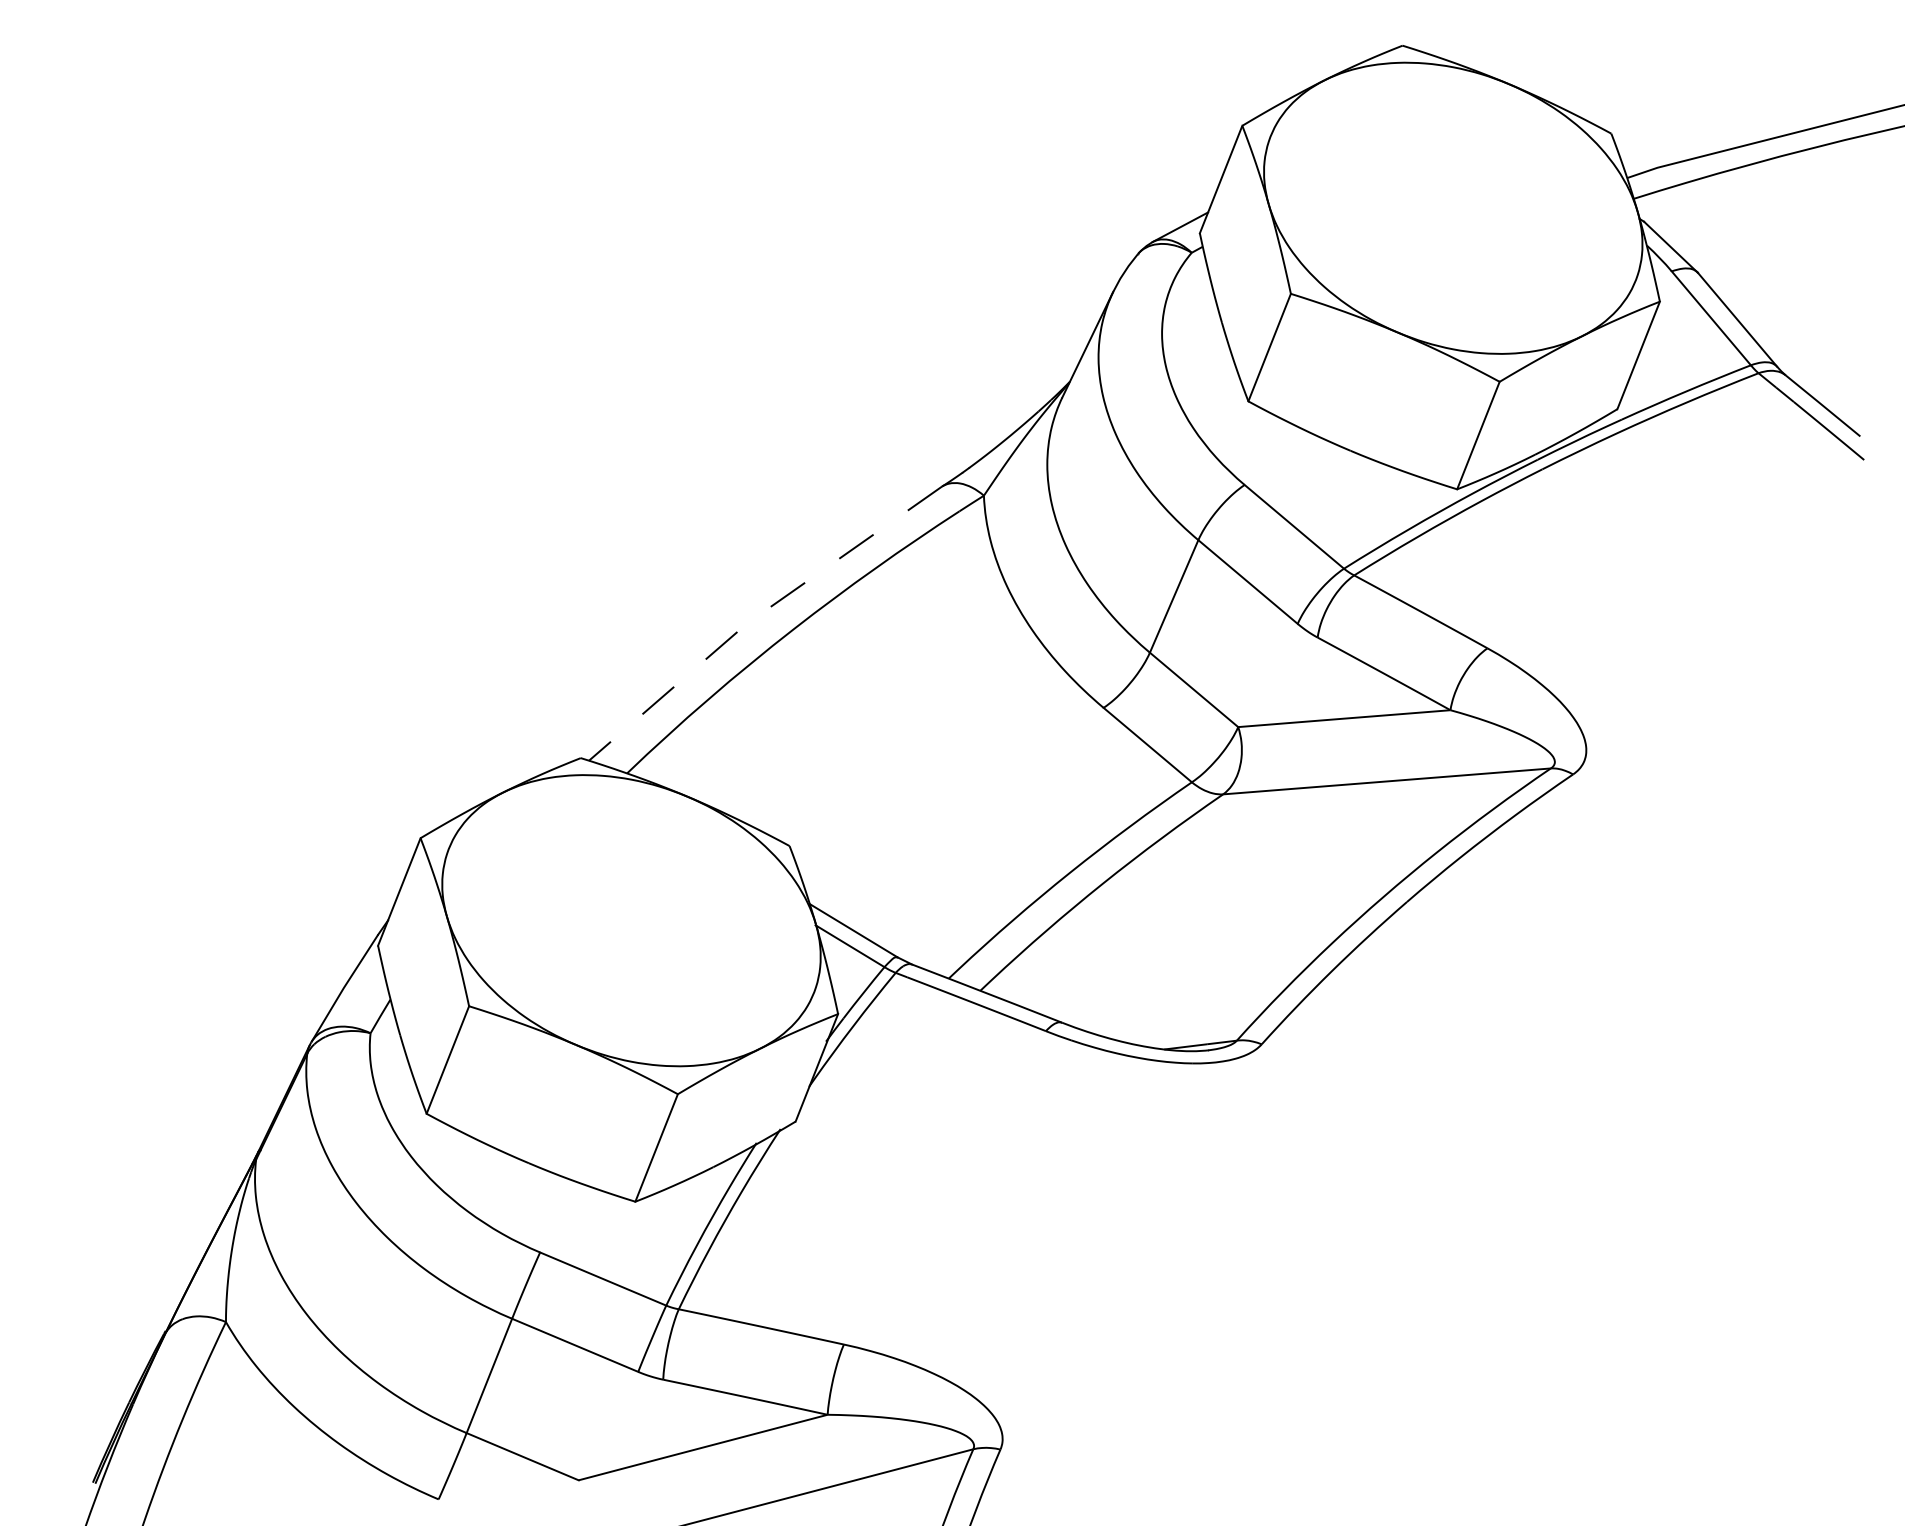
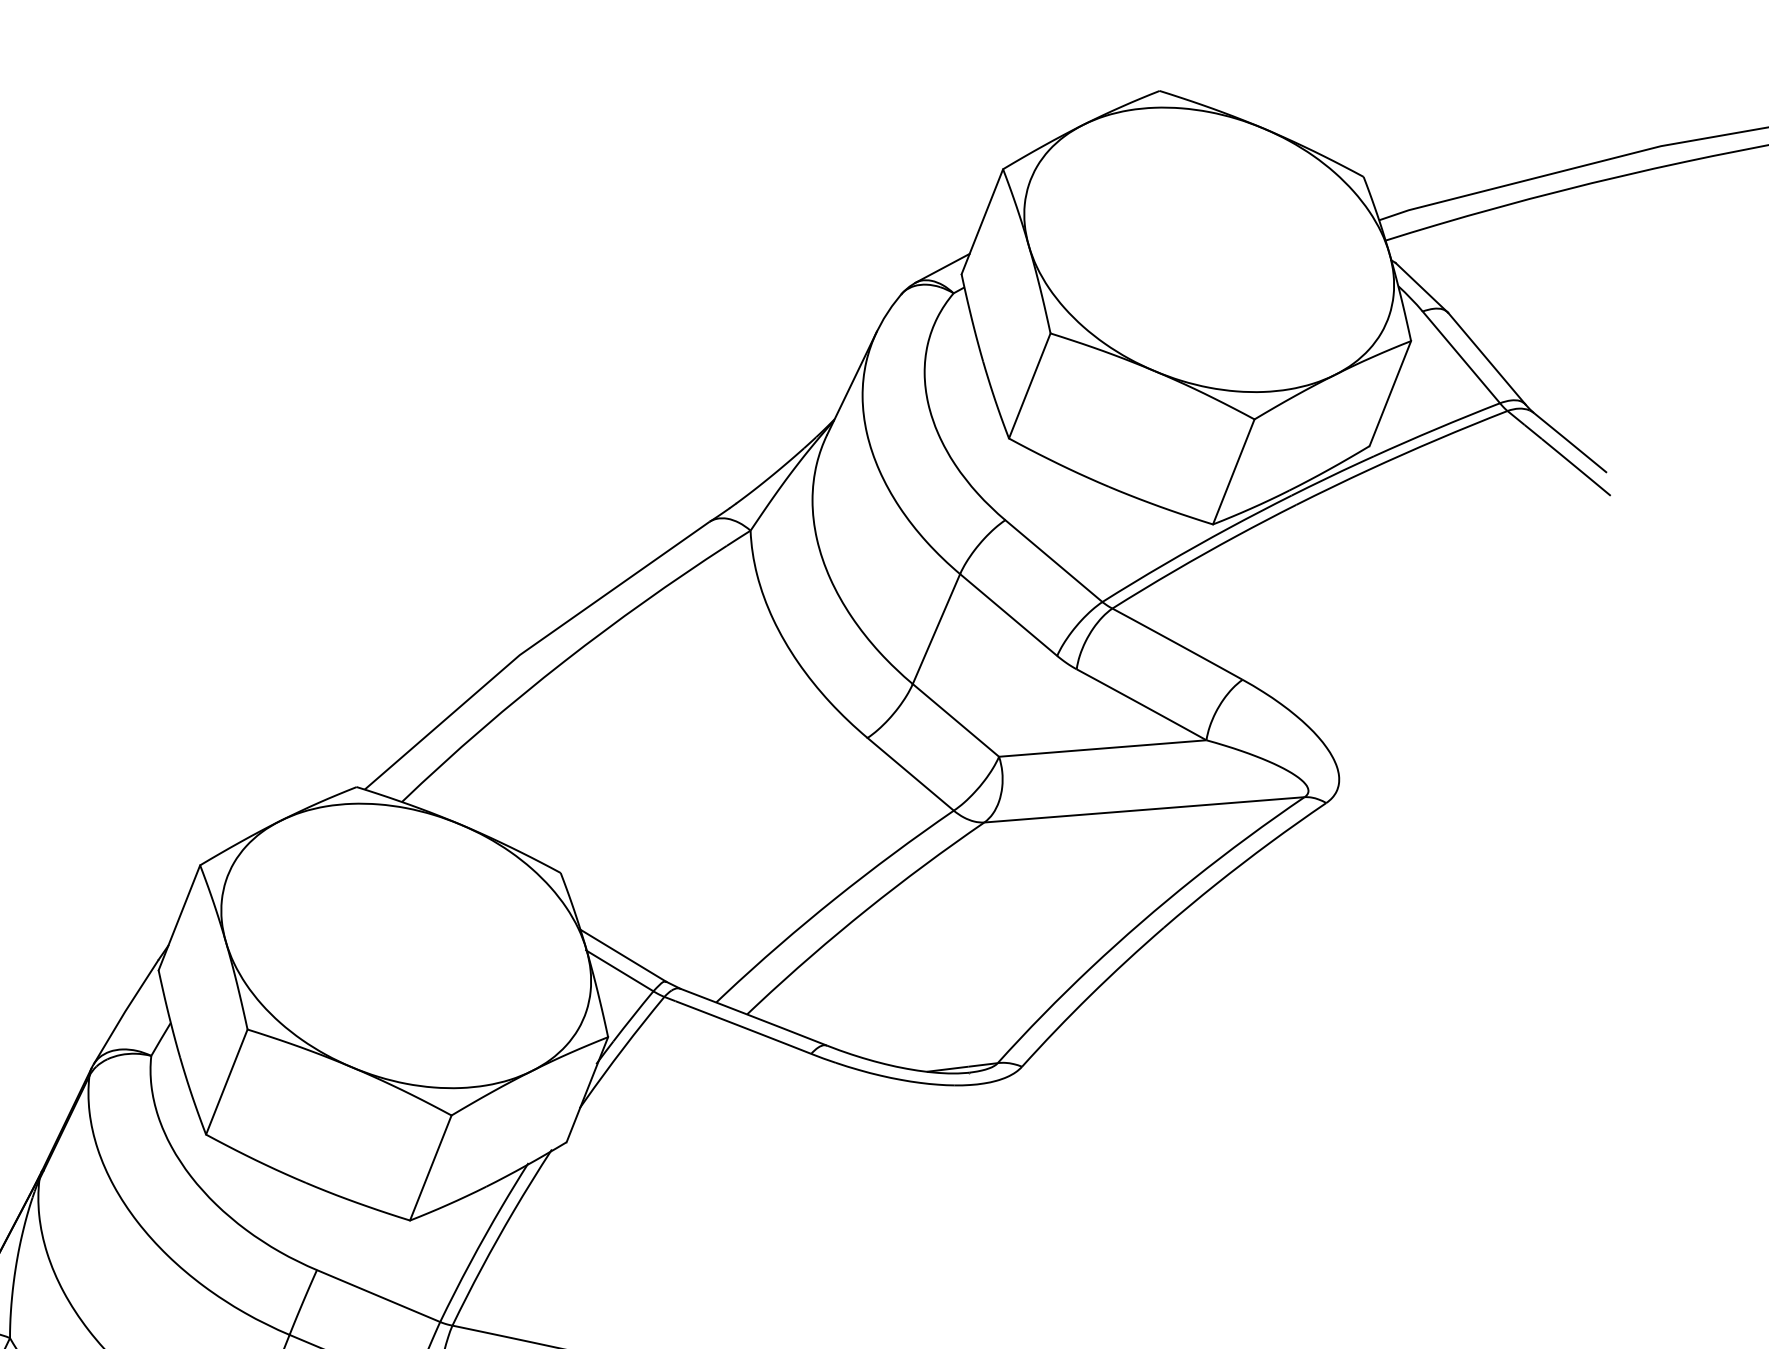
line: (758, 615) -> (530, 647), dashed -> solid

